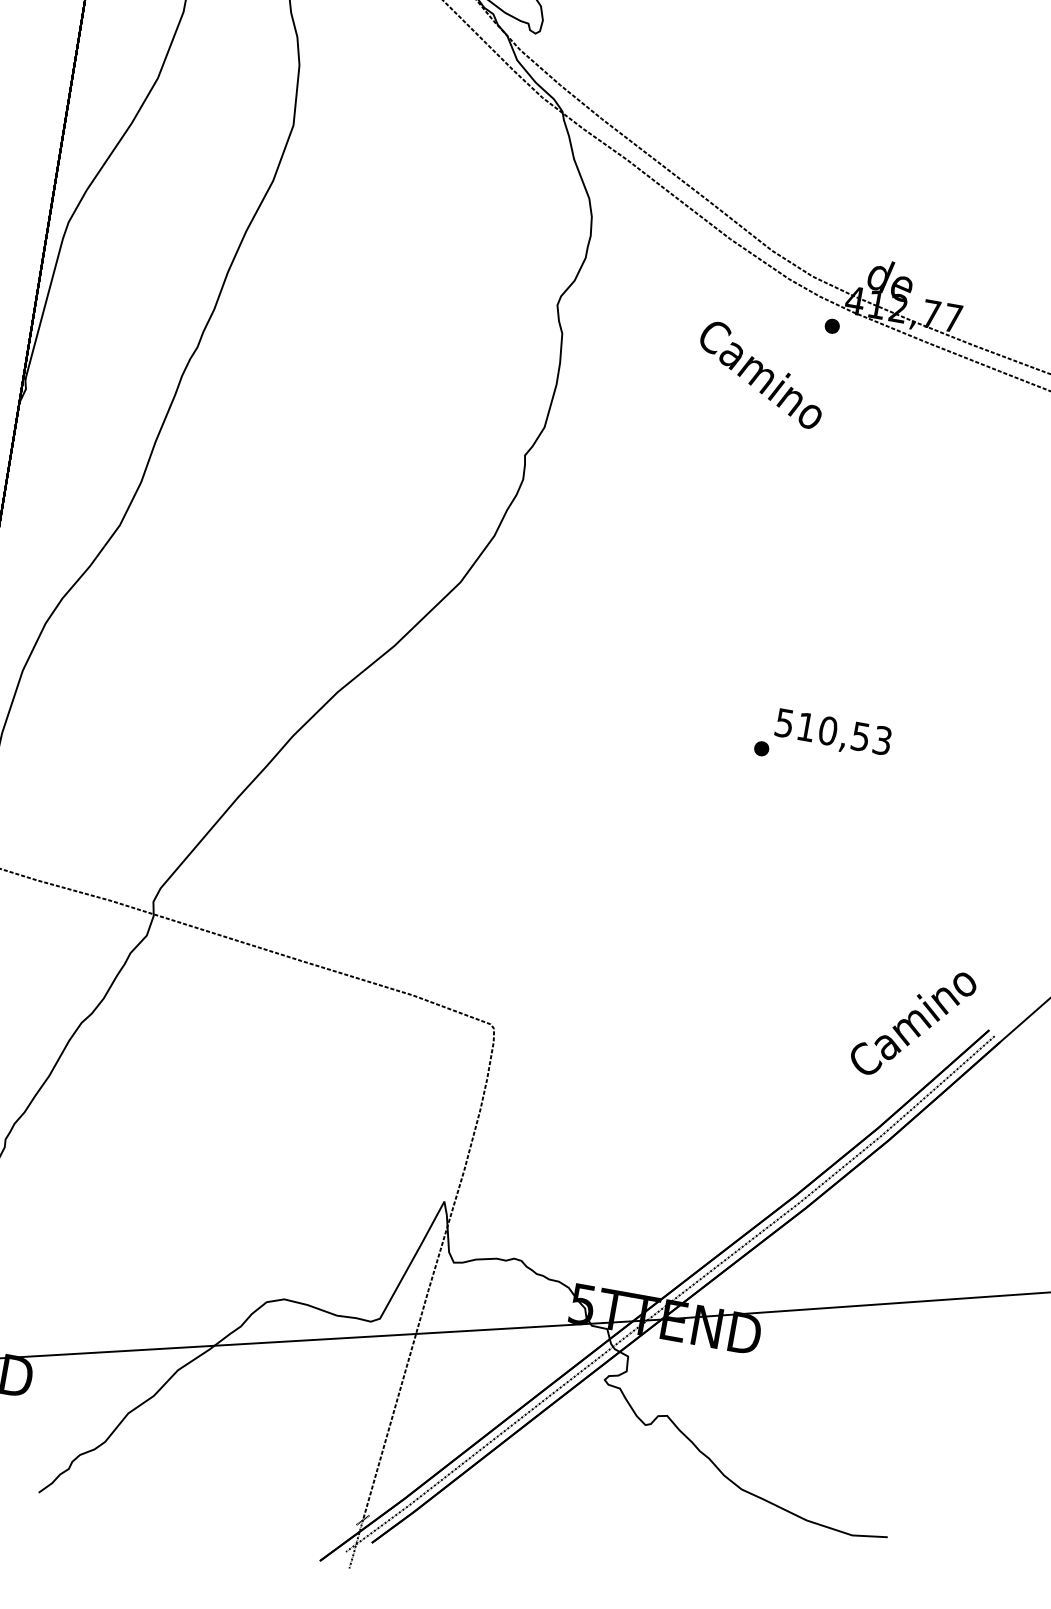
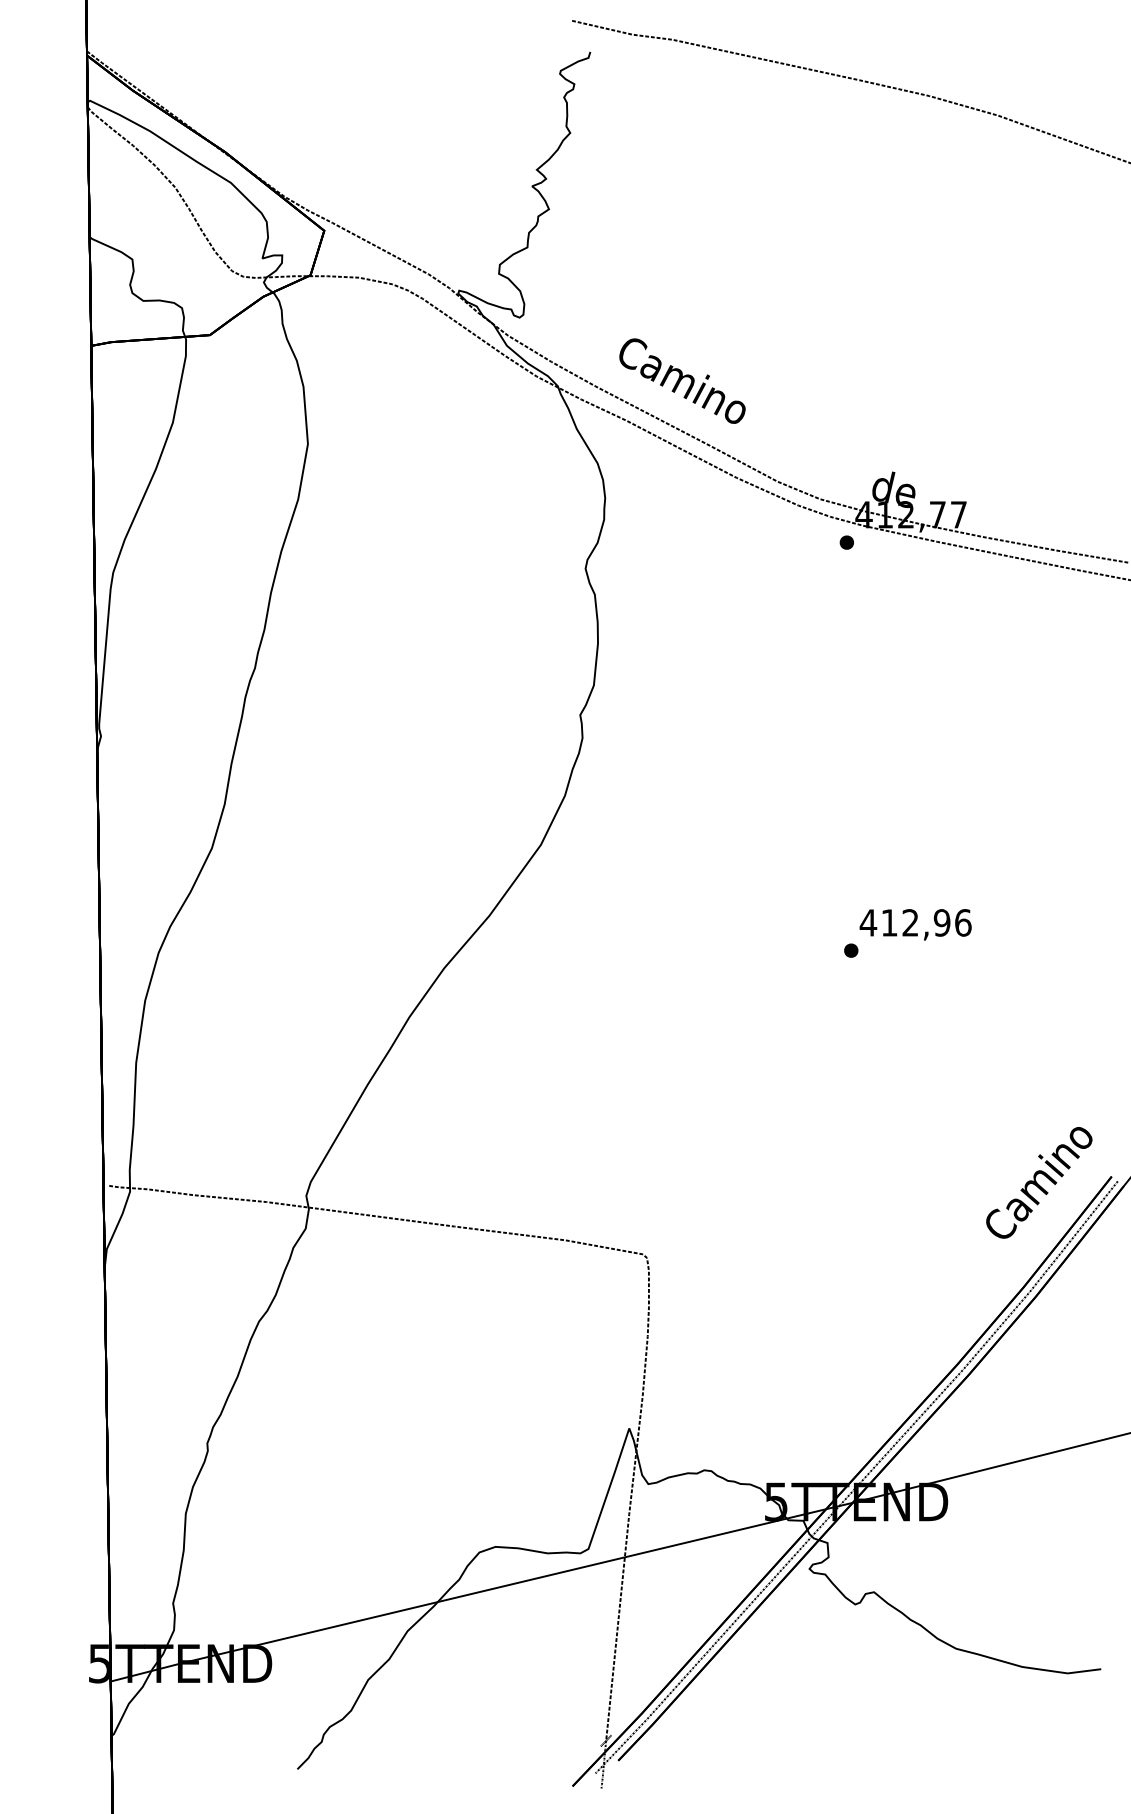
text: (761, 374) -> (682, 380), moved
text: (833, 731) -> (915, 922), 510,53 -> 412,96

